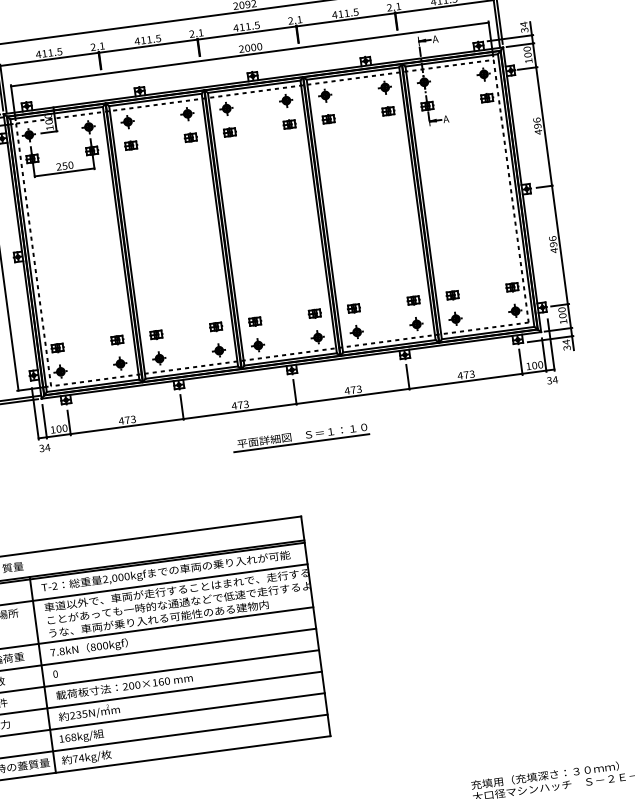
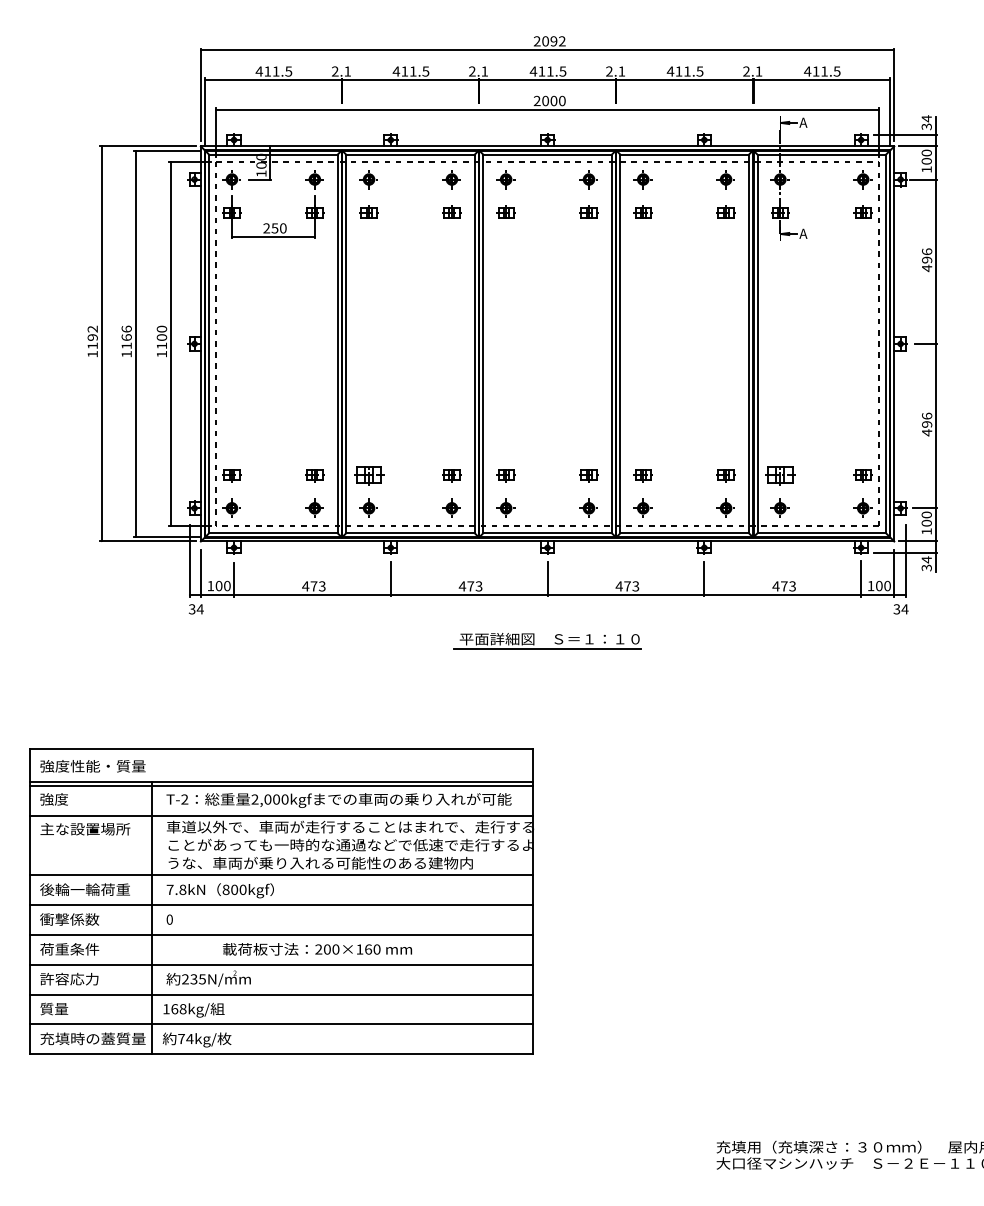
part: (452, 295) -> (780, 475), size x1.6
part: (156, 335) -> (368, 475), size x1.6
text: (123, 686) -> (316, 949), moved

